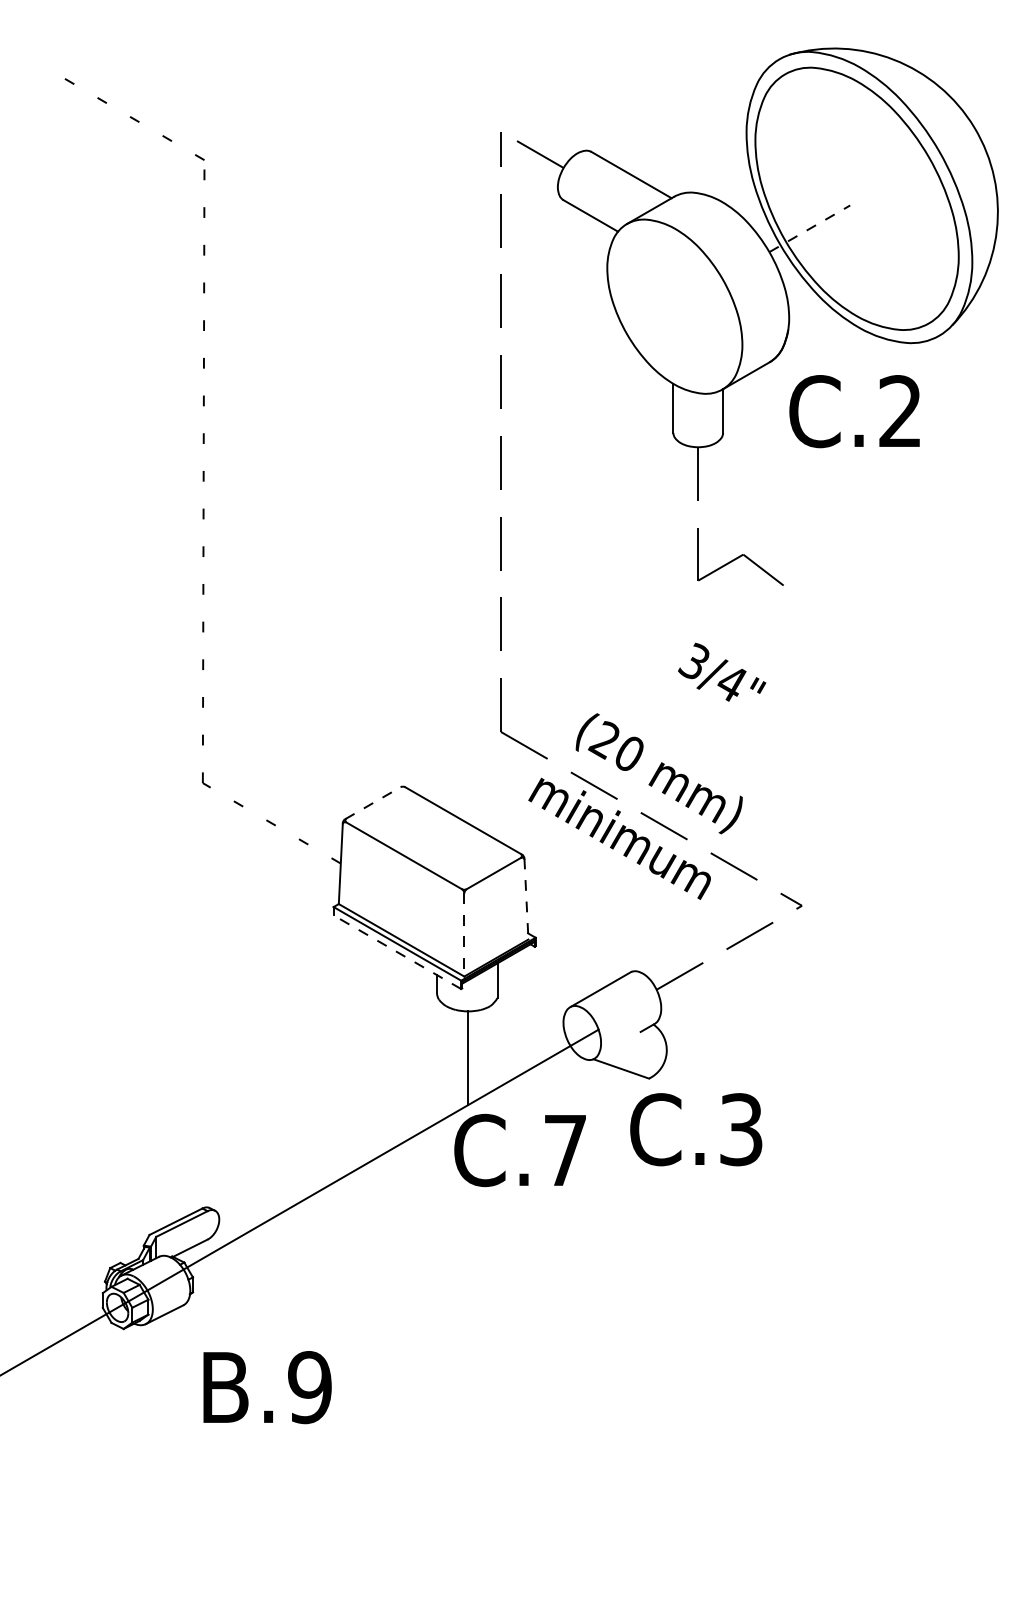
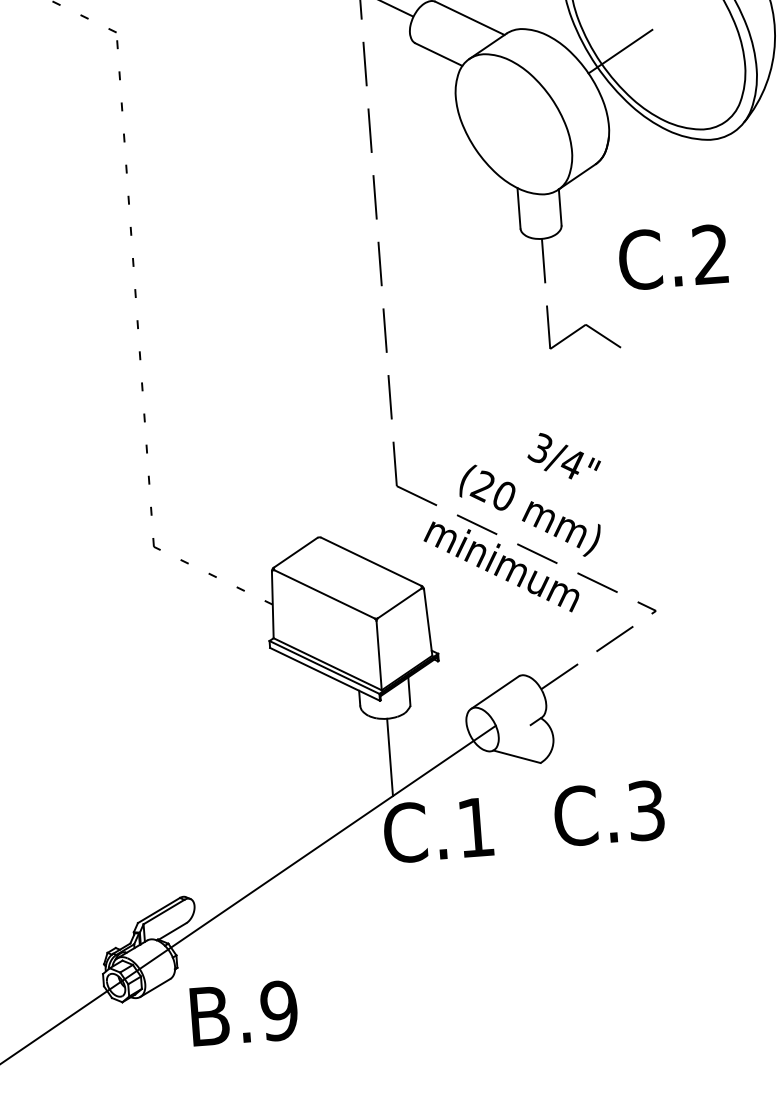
line: (809, 228) -> (620, 51), dashed -> solid
text: (854, 411) -> (673, 257), moved
text: (722, 671) -> (564, 454), moved
line: (372, 803) -> (295, 553), dashed -> solid
line: (526, 899) -> (428, 622), dashed -> solid
line: (464, 934) -> (379, 655), dashed -> solid
line: (397, 952) -> (325, 674), dashed -> solid
text: (696, 1129) -> (609, 813), moved
text: (565, 1150) -> (476, 827), C.7 -> C.1
text: (267, 1387) -> (244, 1013), moved

